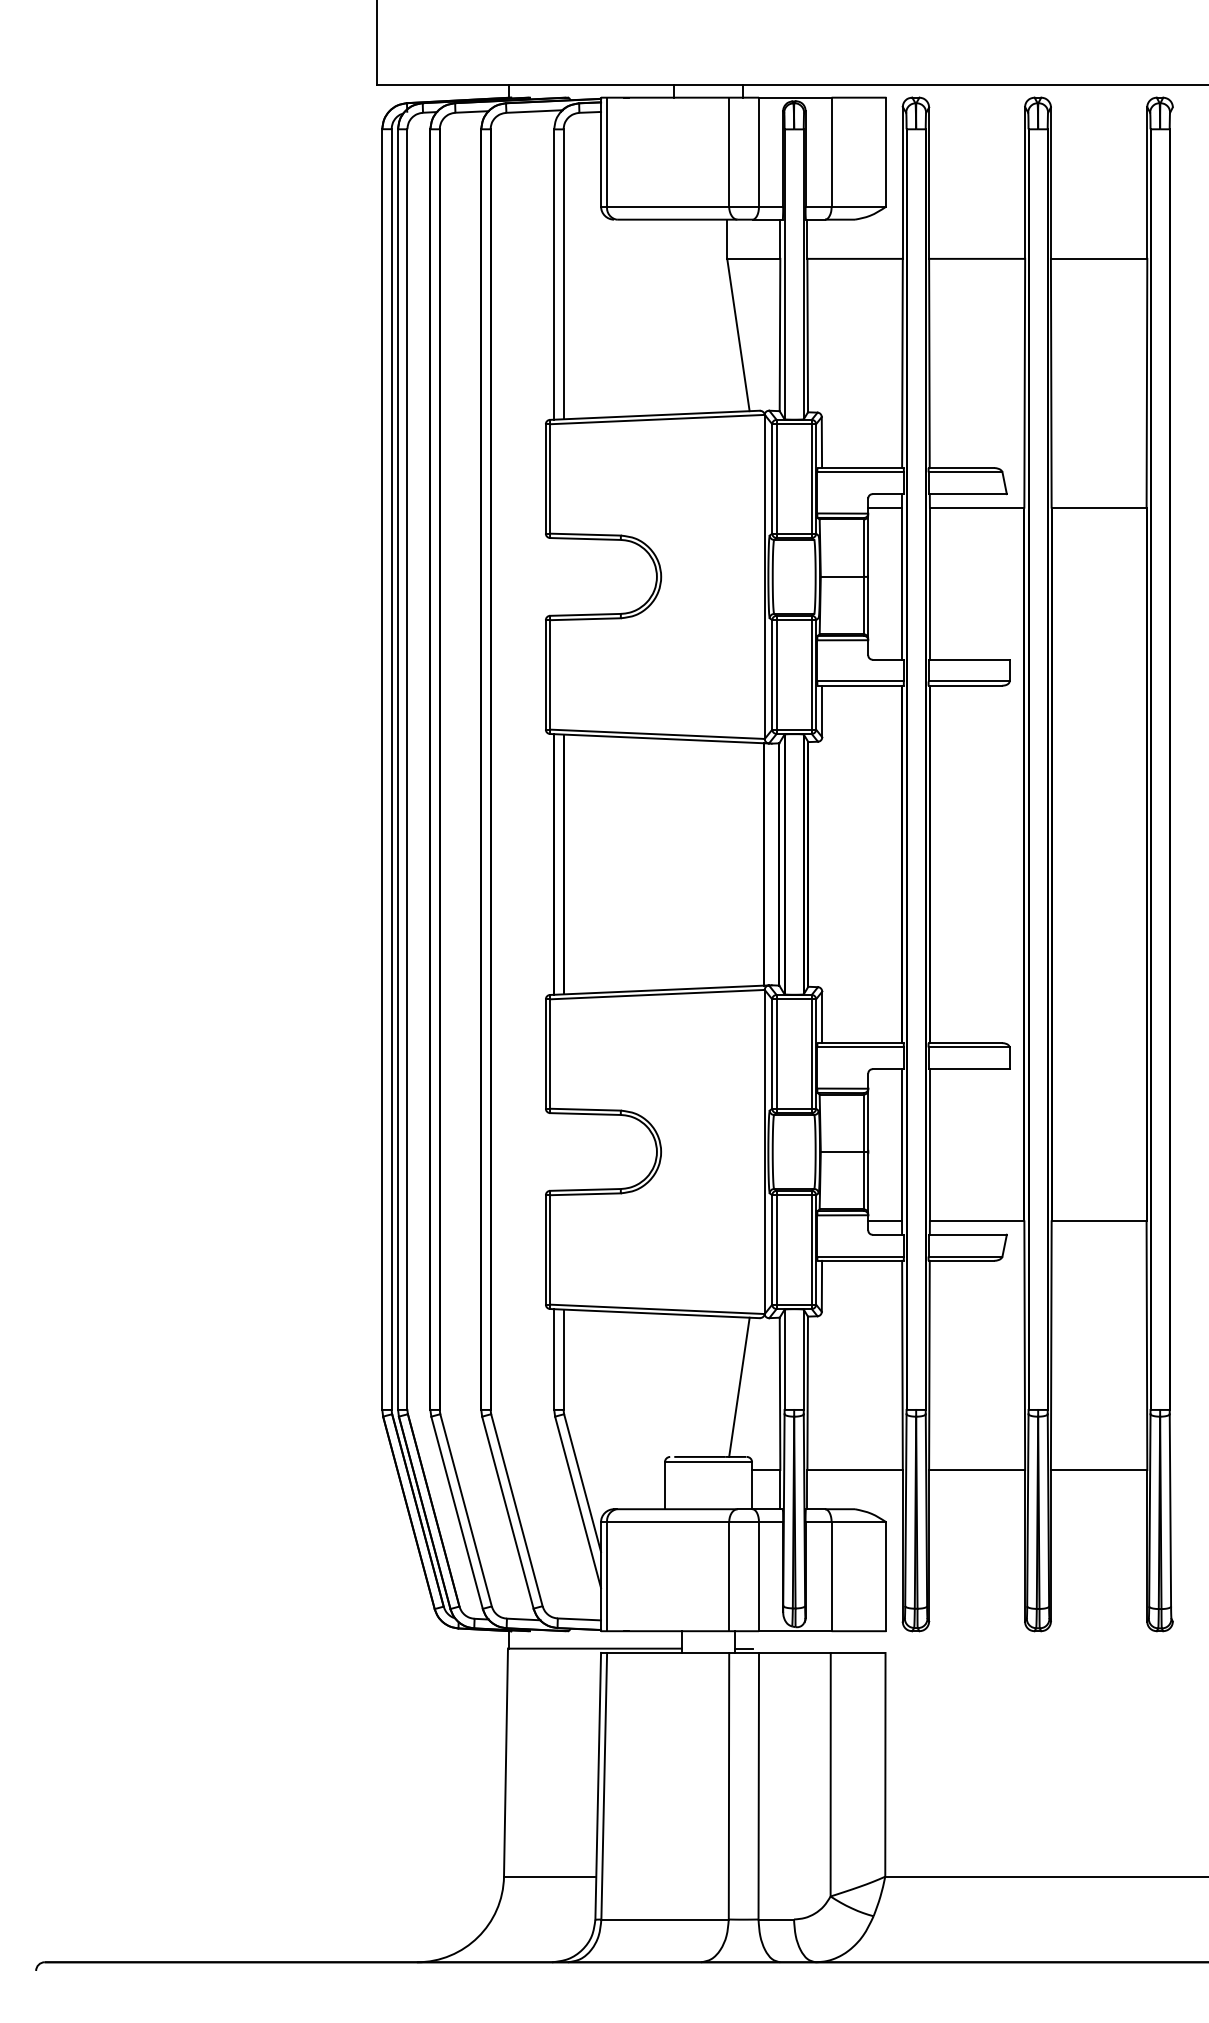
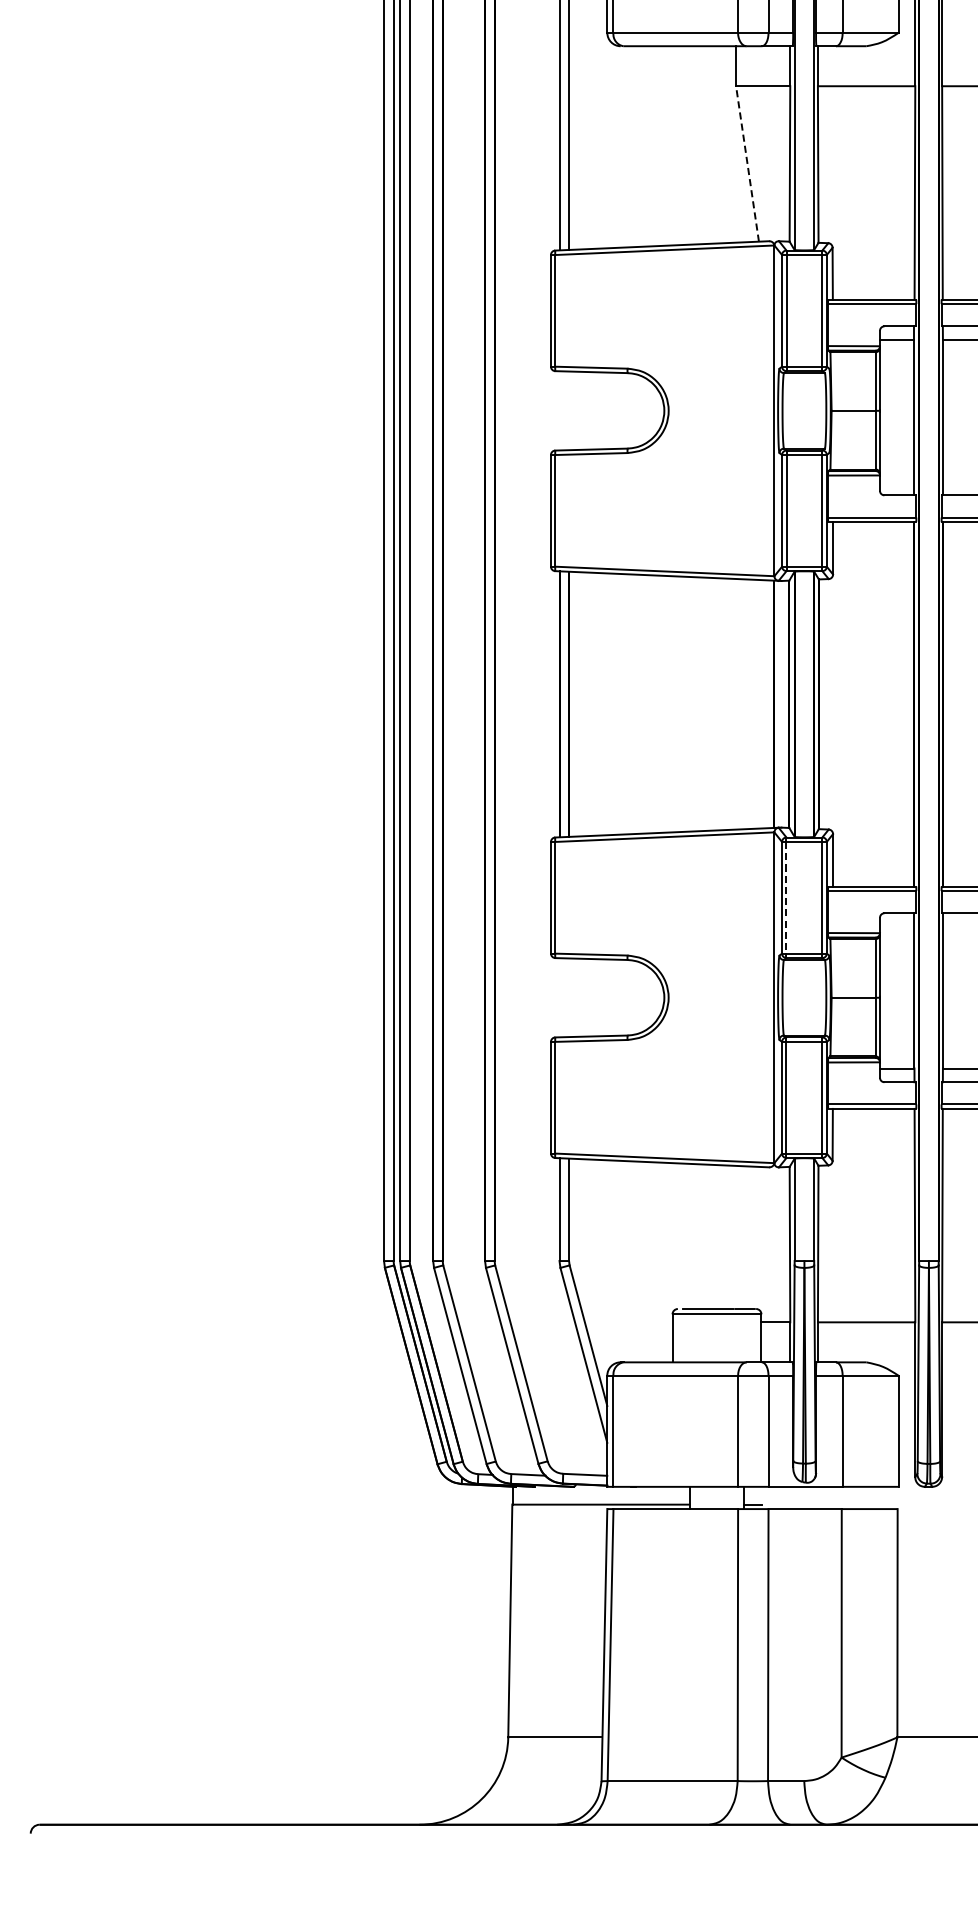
line: (738, 335) -> (747, 164), solid -> dashed
line: (776, 1054) -> (786, 898), solid -> dashed
line: (739, 1386) -> (748, 1237), removed

